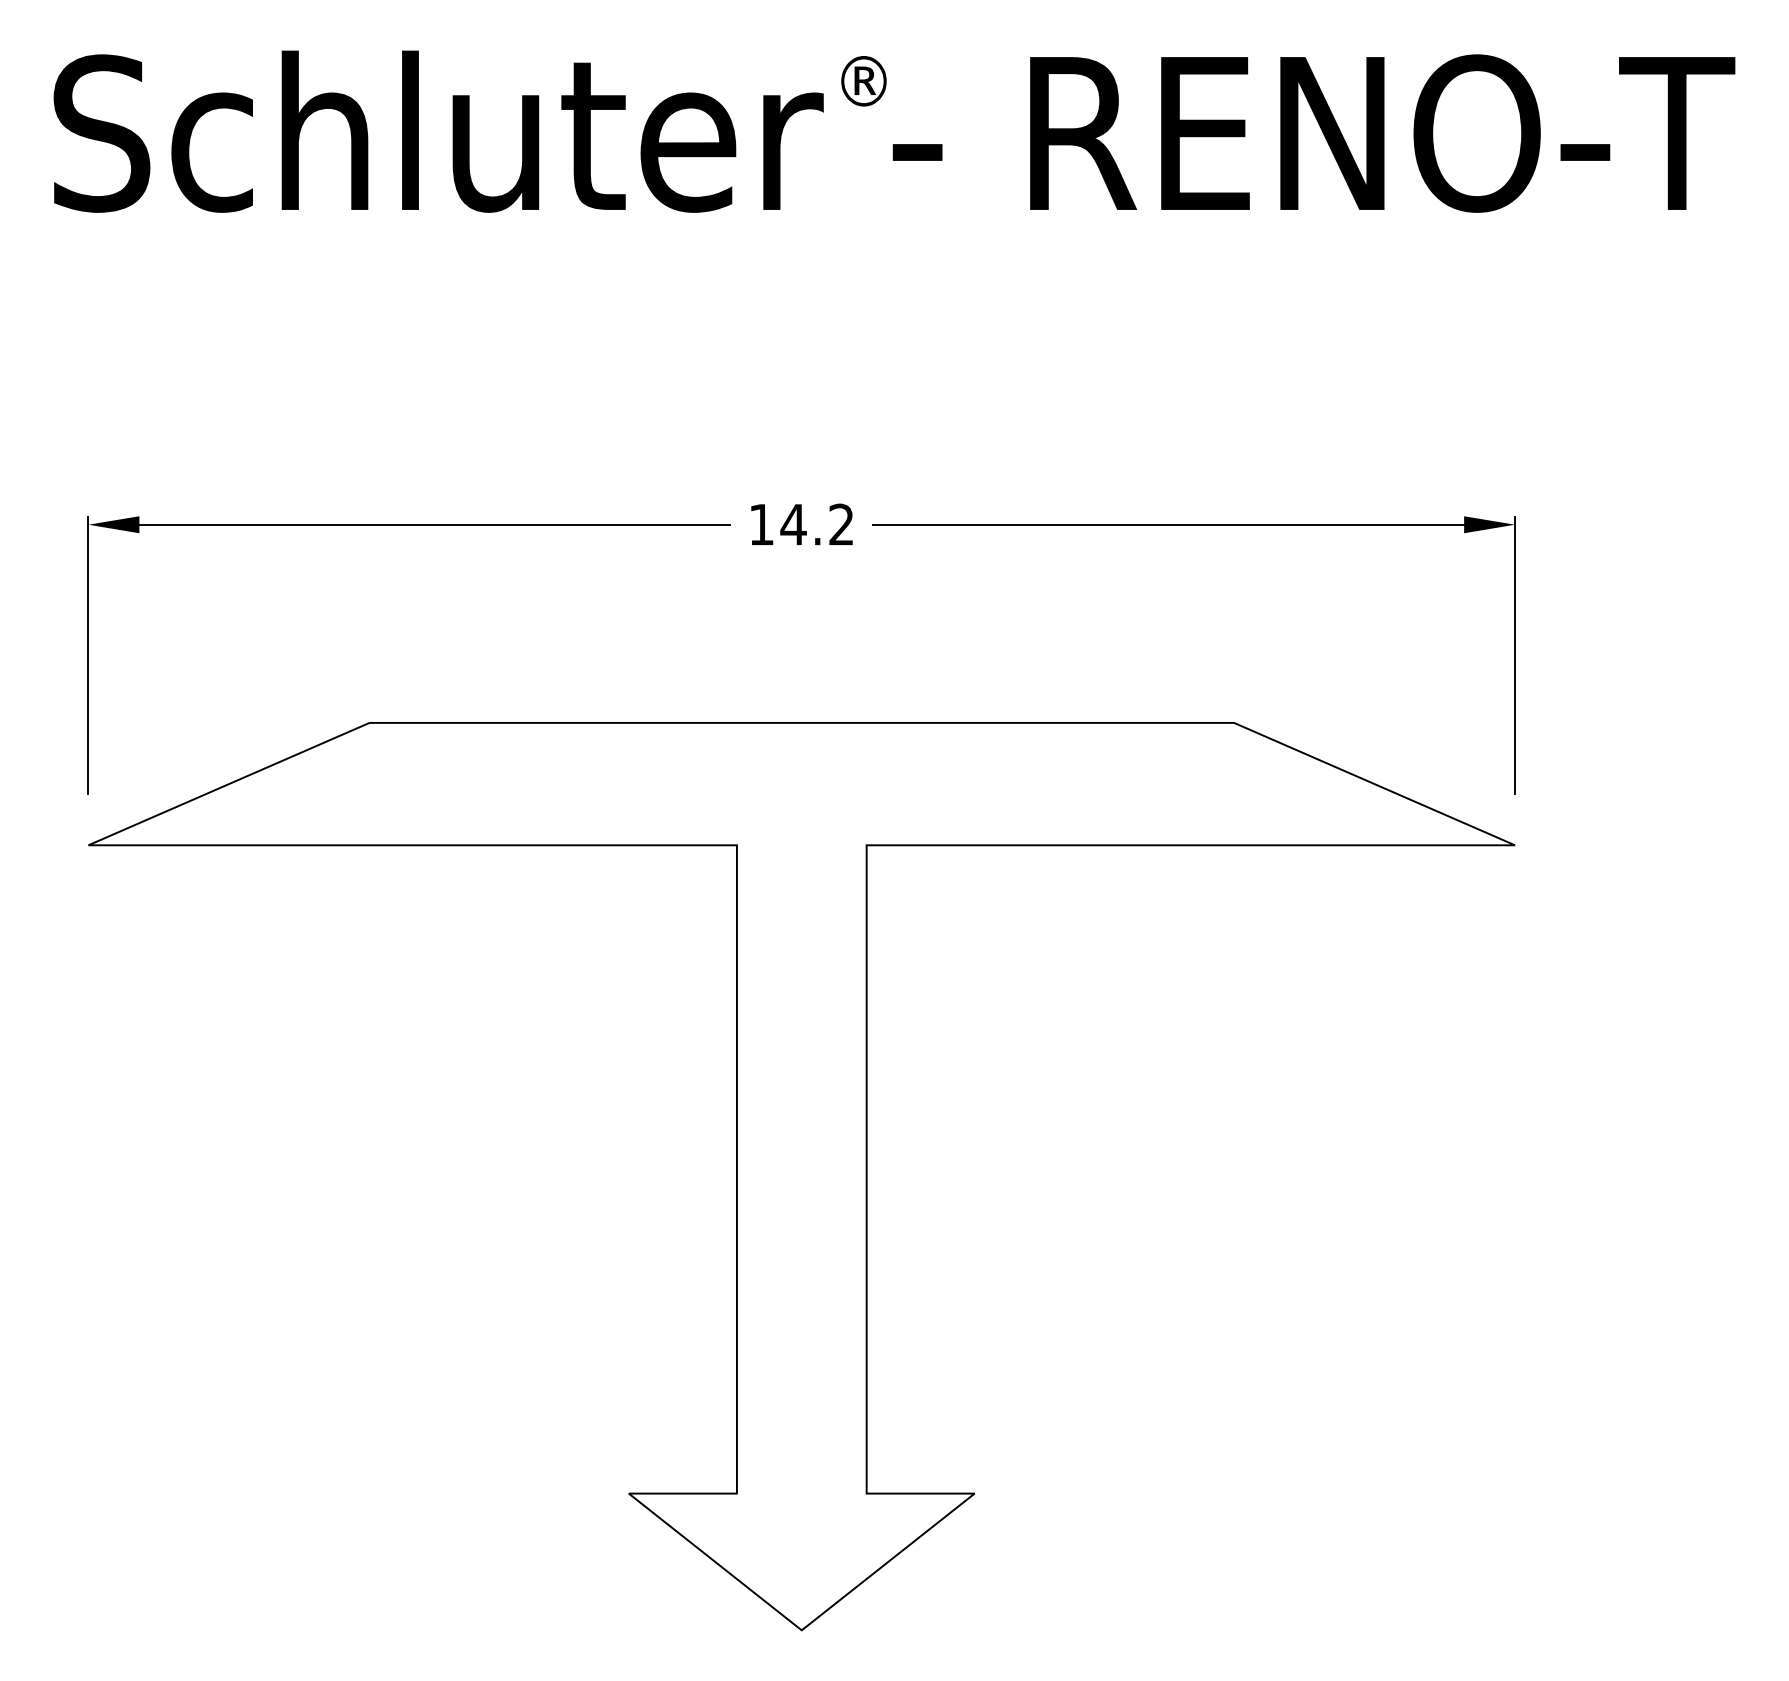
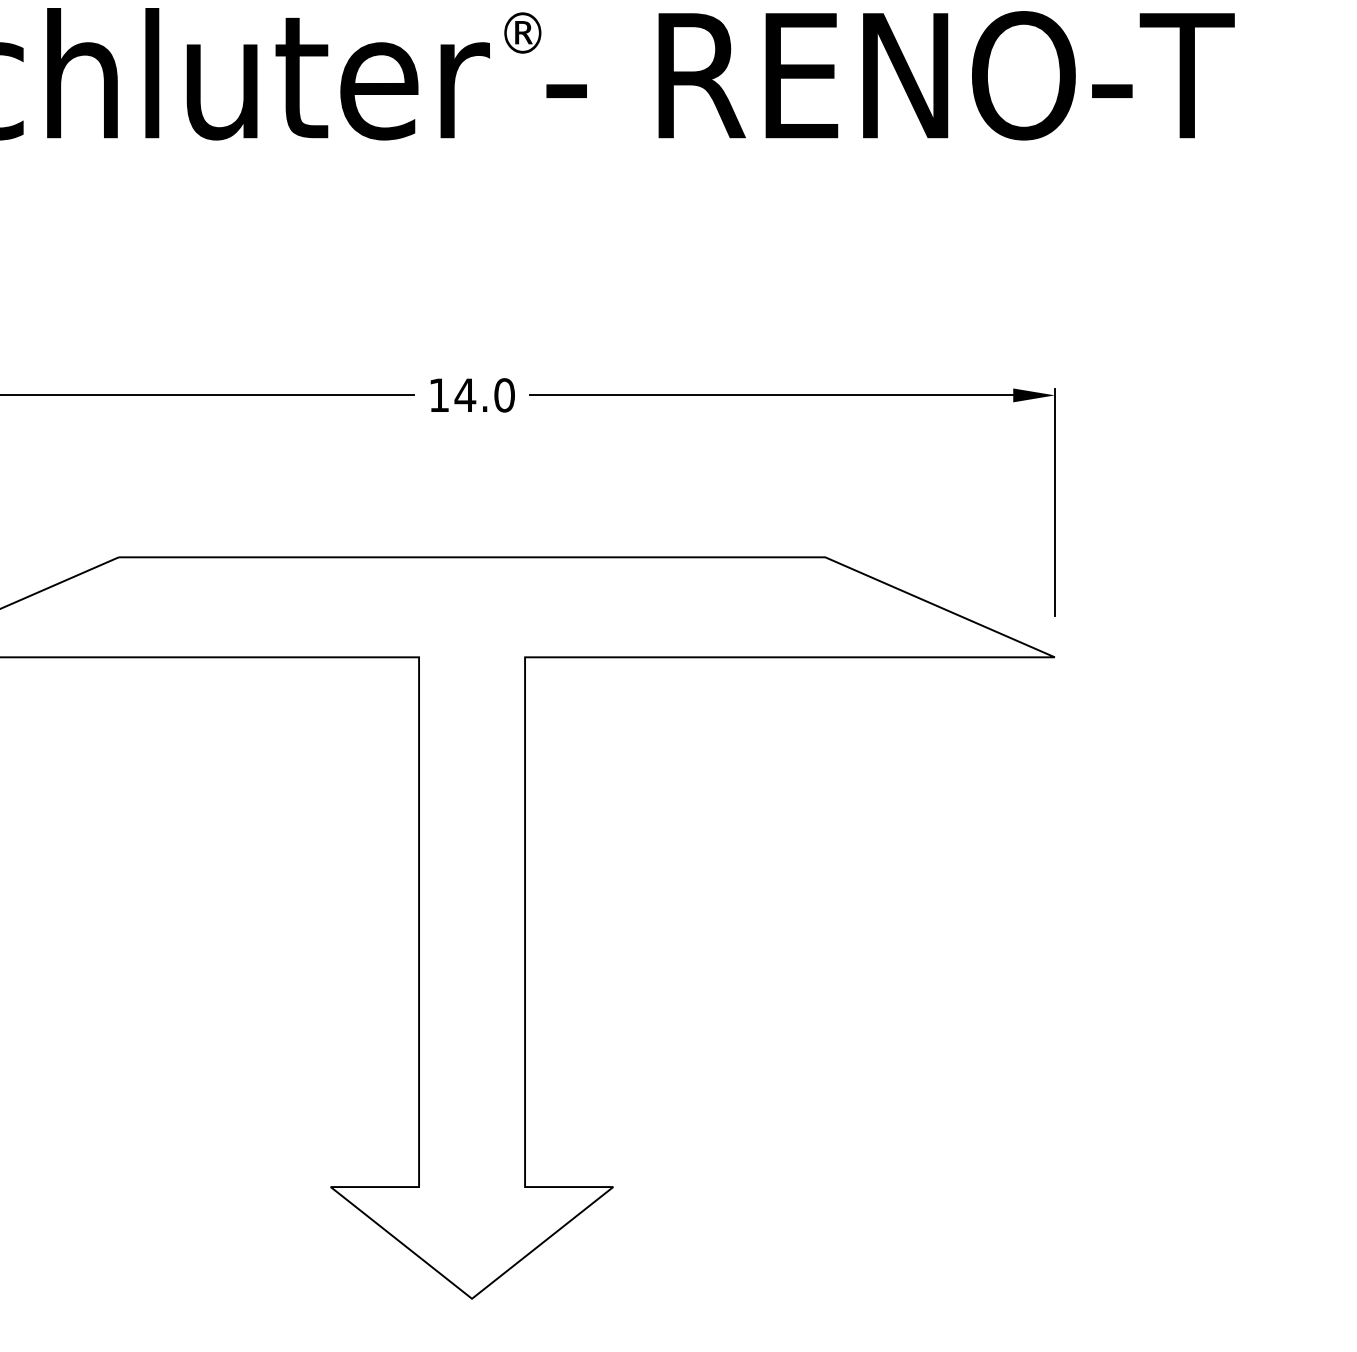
text: (841, 524) -> (504, 395), 14.2 -> 14.0

